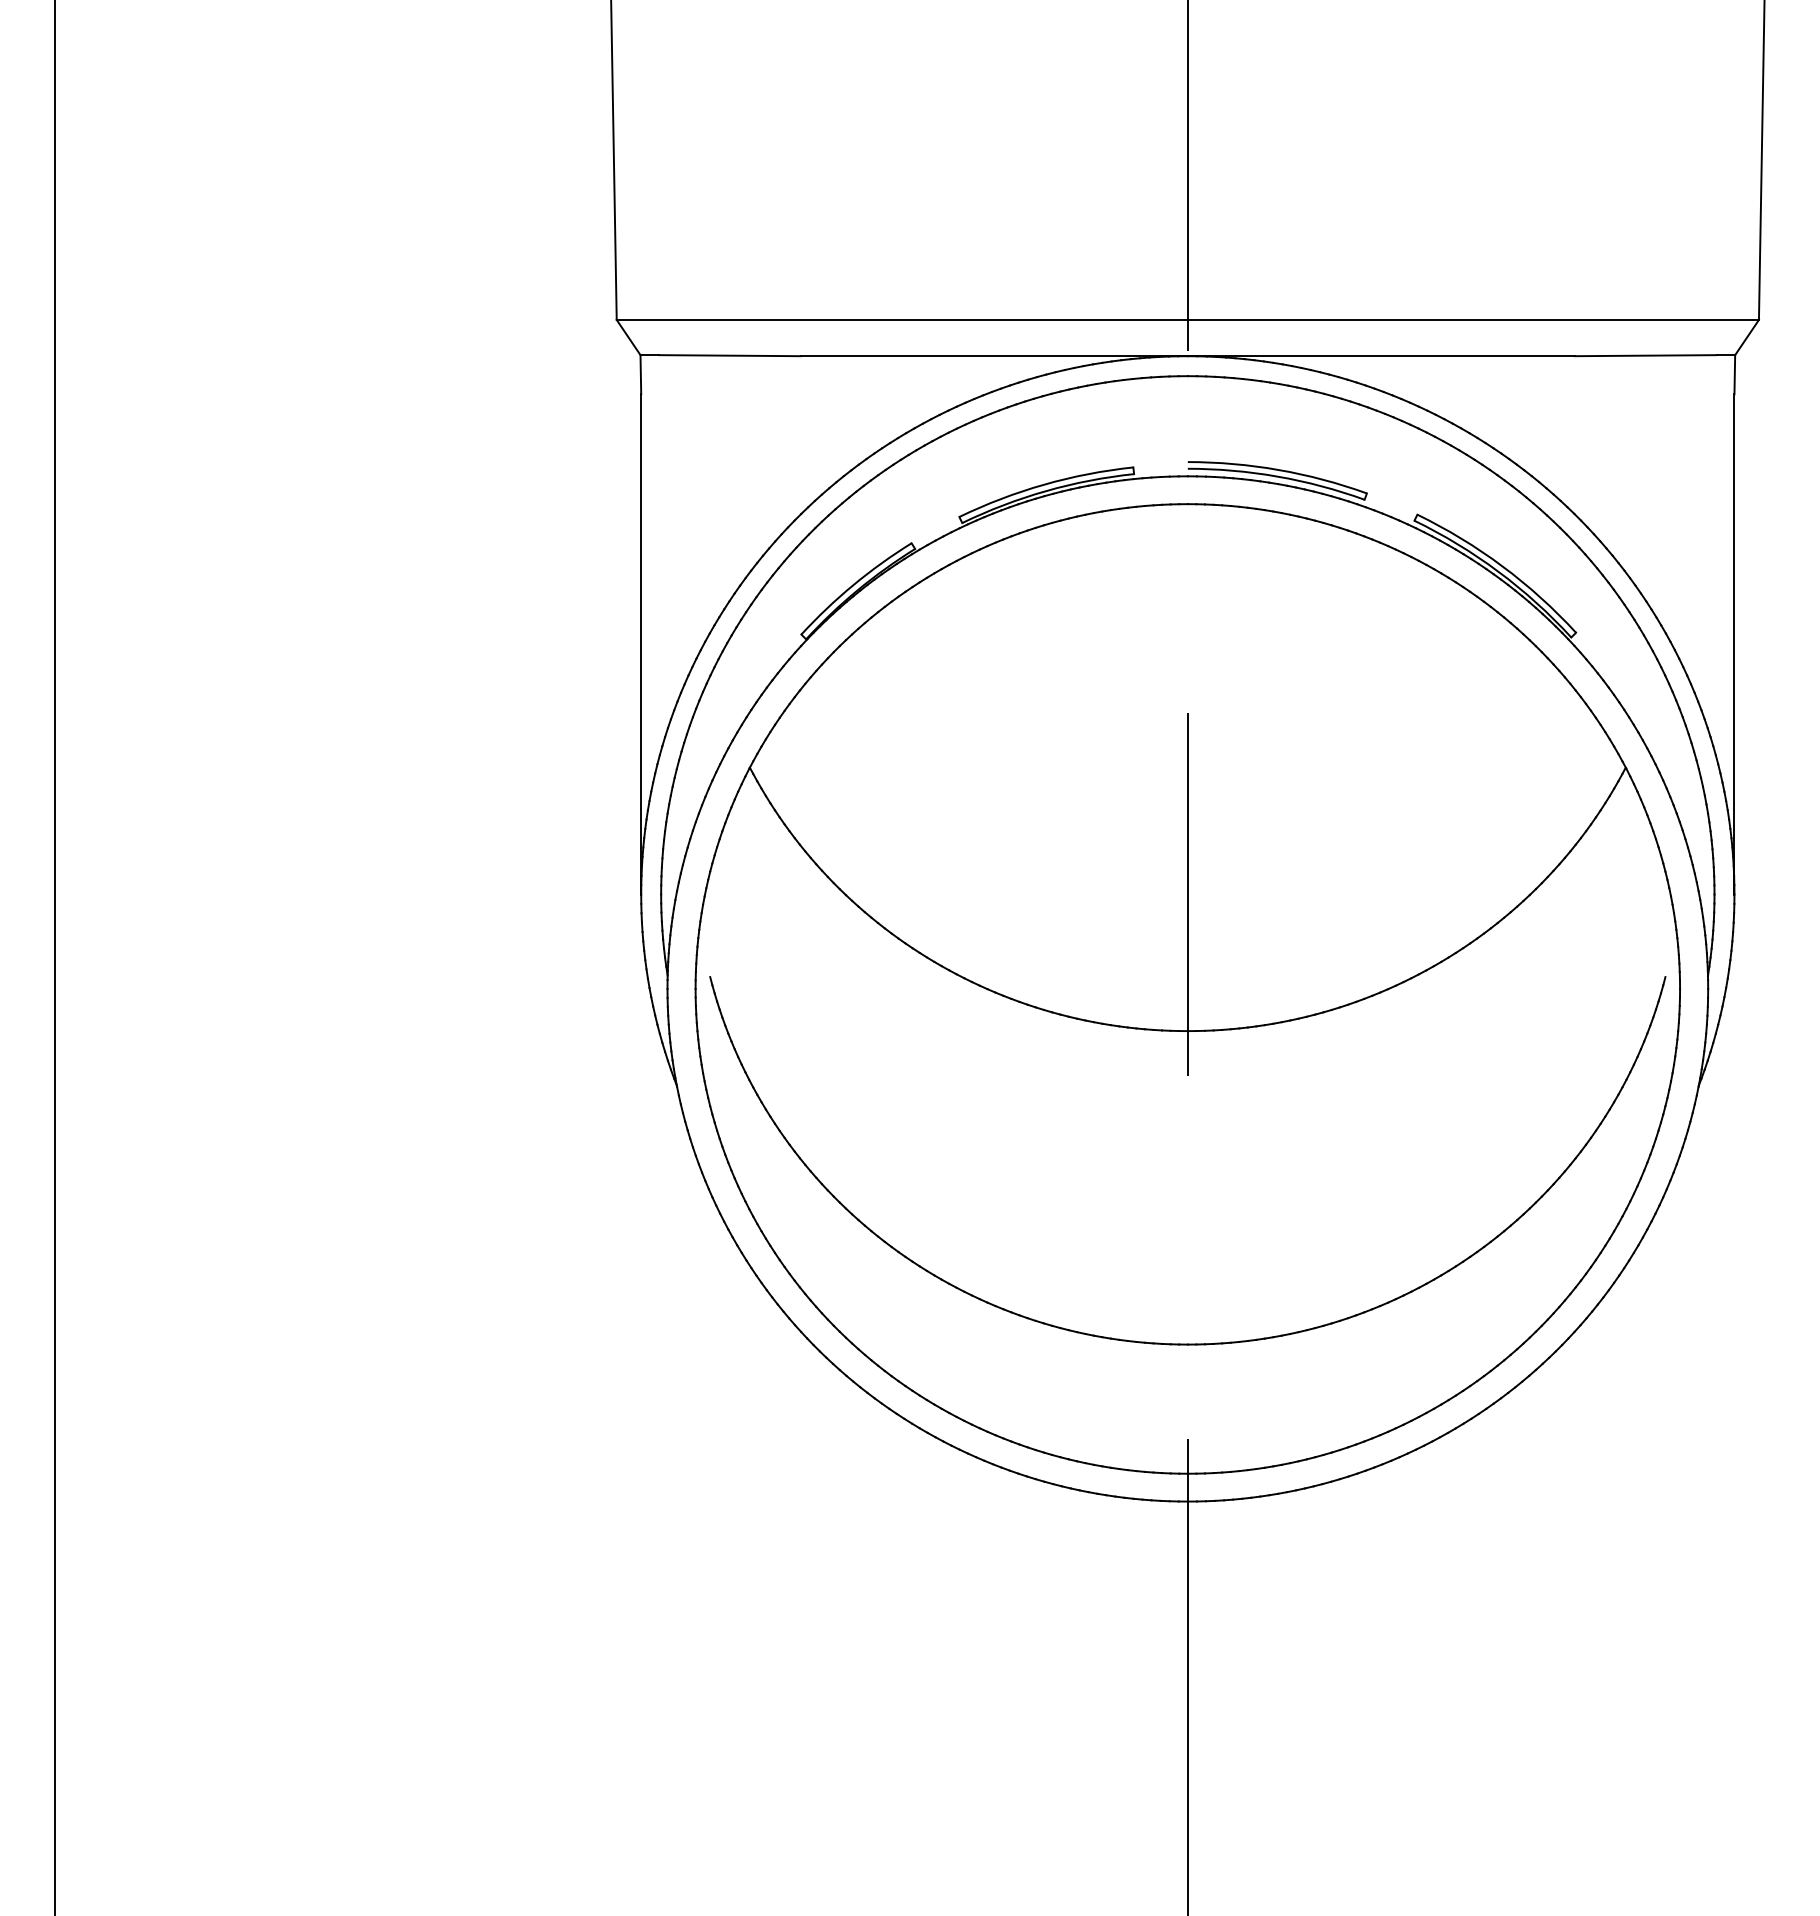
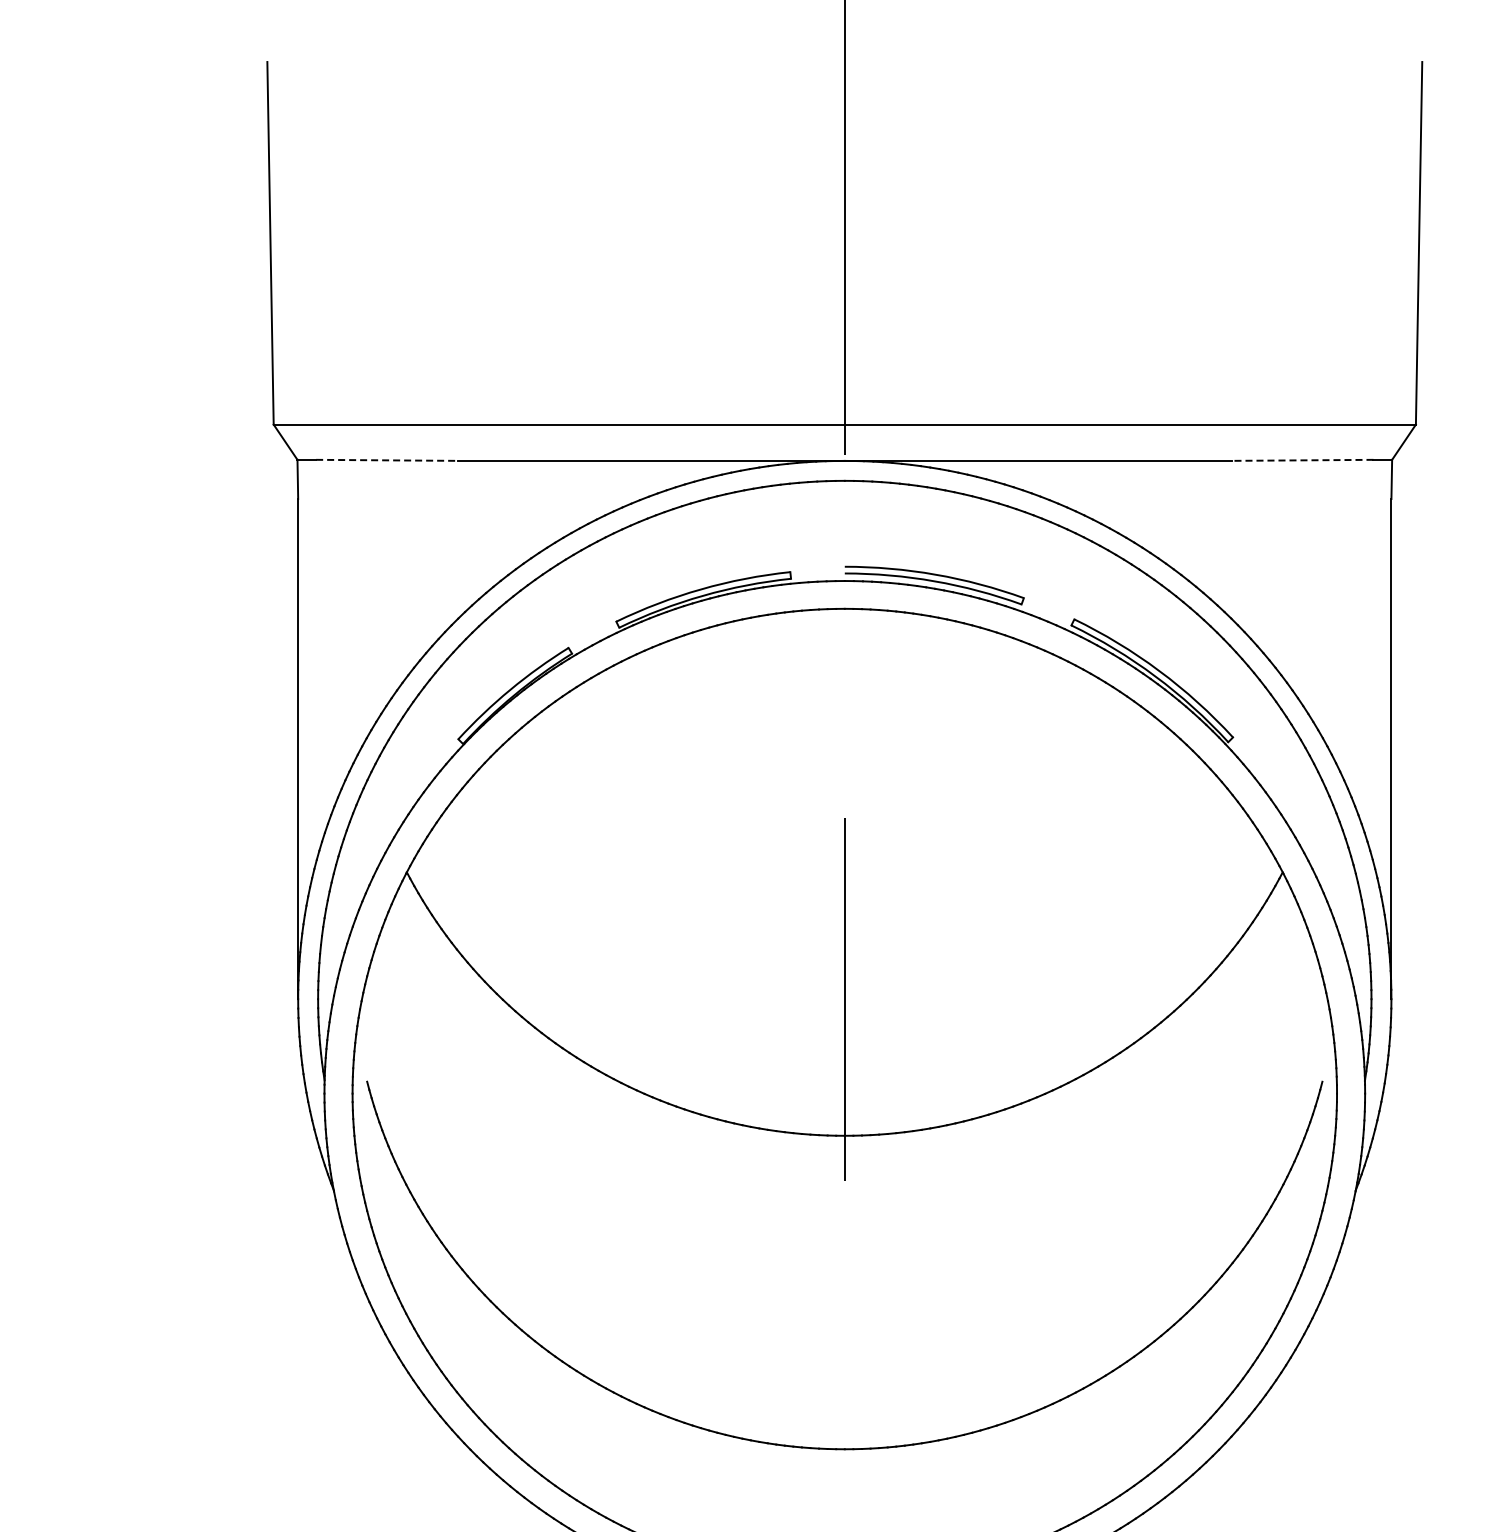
line: (729, 355) -> (386, 460), solid -> dashed
line: (1645, 355) -> (1302, 460), solid -> dashed

